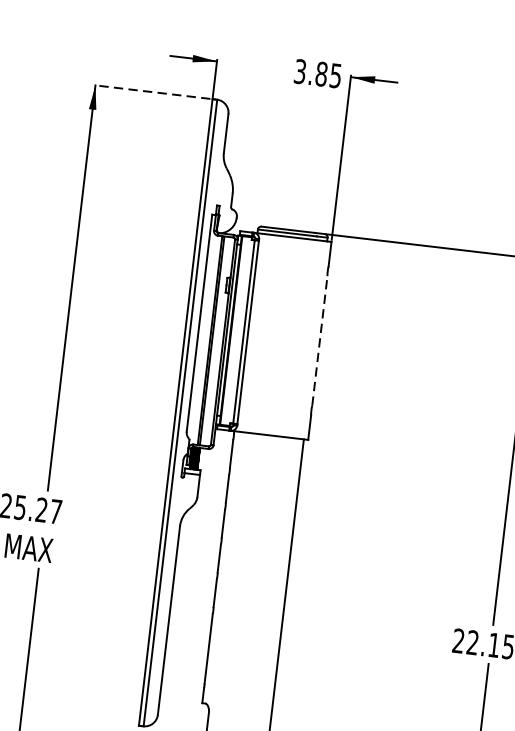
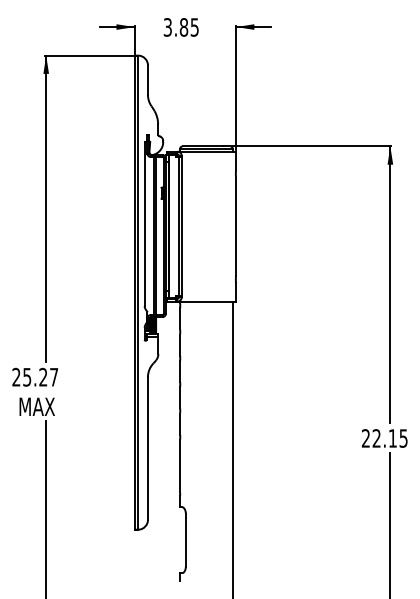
text: (316, 73) -> (180, 27), moved
line: (151, 91) -> (88, 55), dashed -> solid
line: (320, 340) -> (236, 226), dashed -> solid

